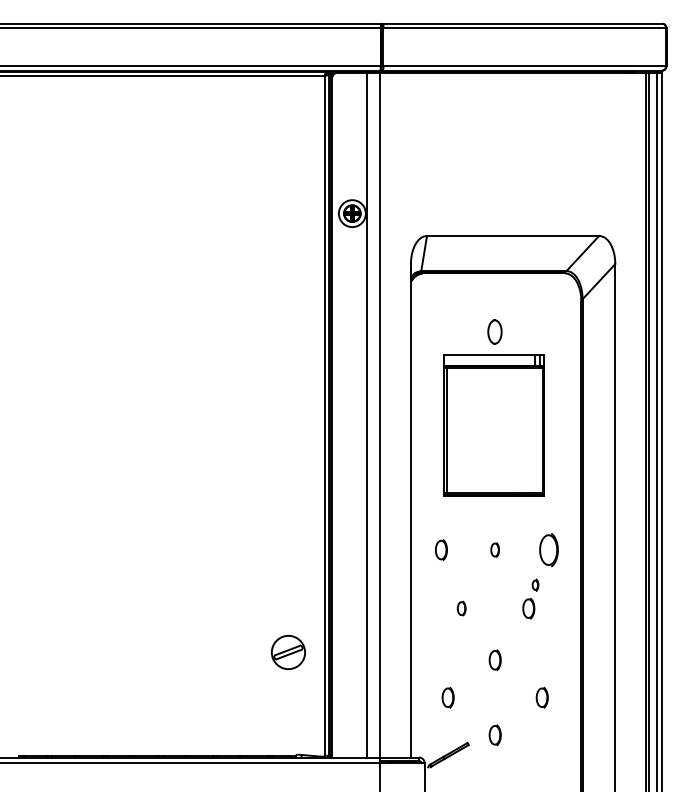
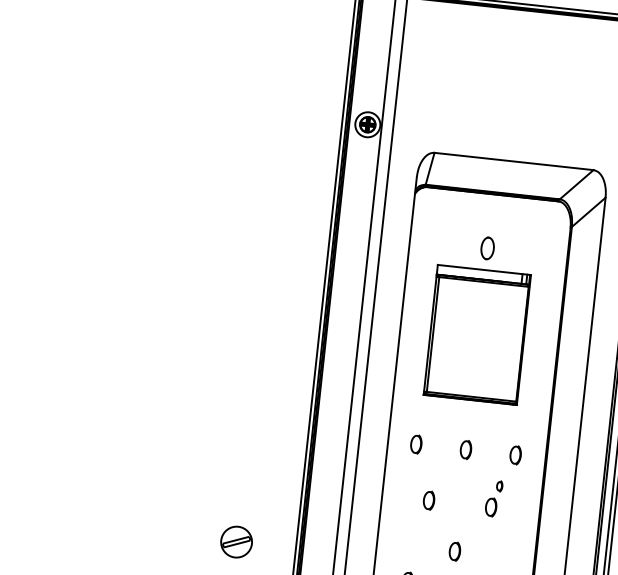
part: (494, 549) -> (465, 449), size x1.43
part: (548, 549) -> (515, 454), size x0.62
part: (461, 608) -> (428, 500), size x1.43
part: (288, 652) -> (236, 542), moved

